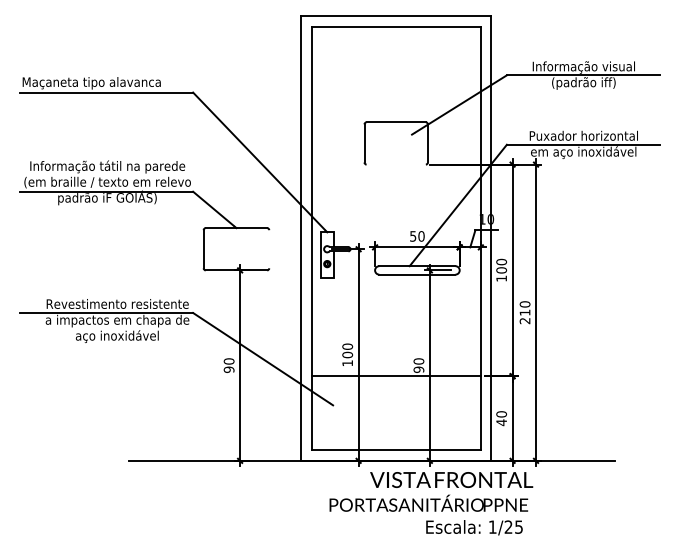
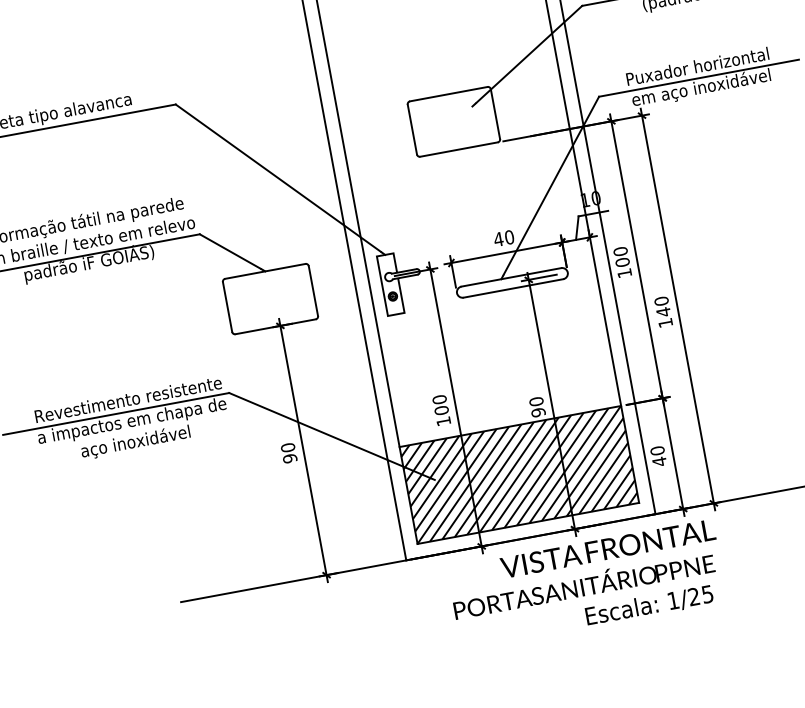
line: (395, 164) -> (458, 149), added
text: (412, 236) -> (497, 239), 50 -> 40
line: (269, 249) -> (313, 291), added
text: (524, 316) -> (663, 317), 210 -> 140
hatch: (395, 413) -> (518, 475), added

